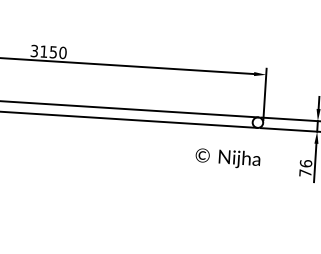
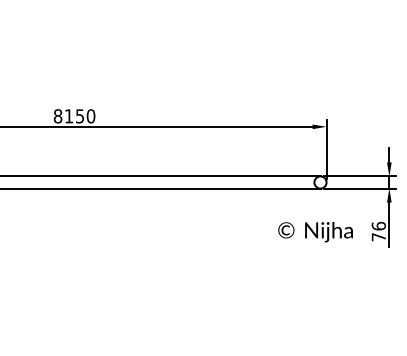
text: (33, 51) -> (57, 116), 3150 -> 8150
text: (227, 158) -> (315, 232), moved

